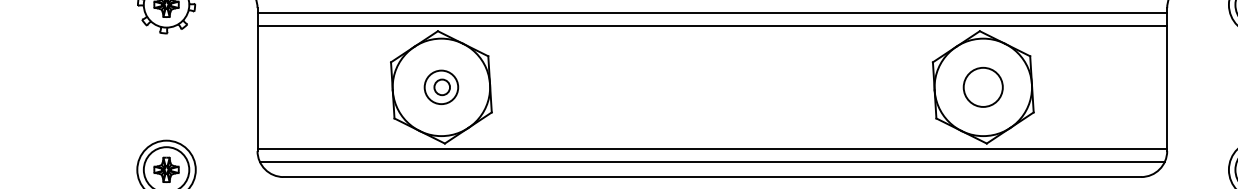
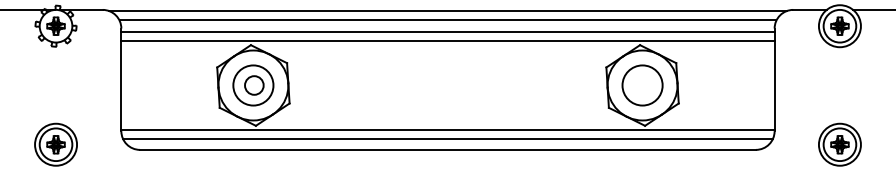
part: (441, 87) -> (253, 85), size x1.67
circle: (983, 87) -> (642, 85), size x1.43

